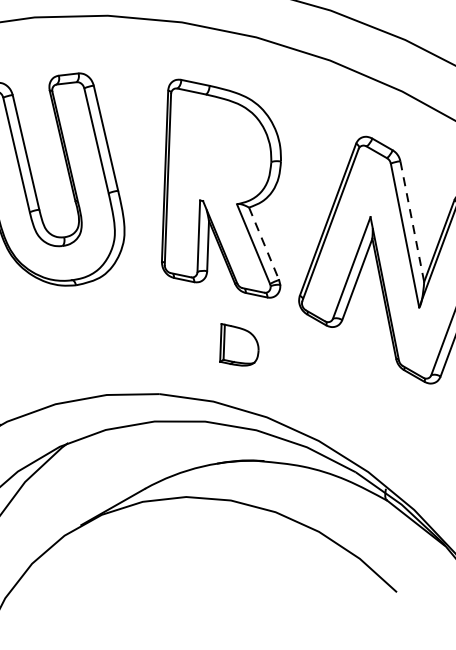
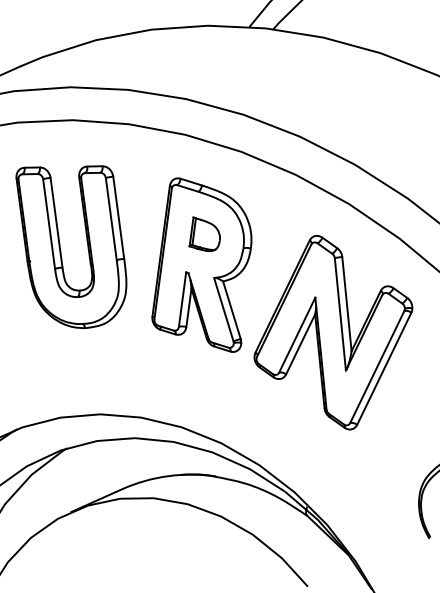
line: (413, 221) -> (347, 304), dashed -> solid
line: (264, 244) -> (232, 310), dashed -> solid
part: (237, 343) -> (204, 233), moved

